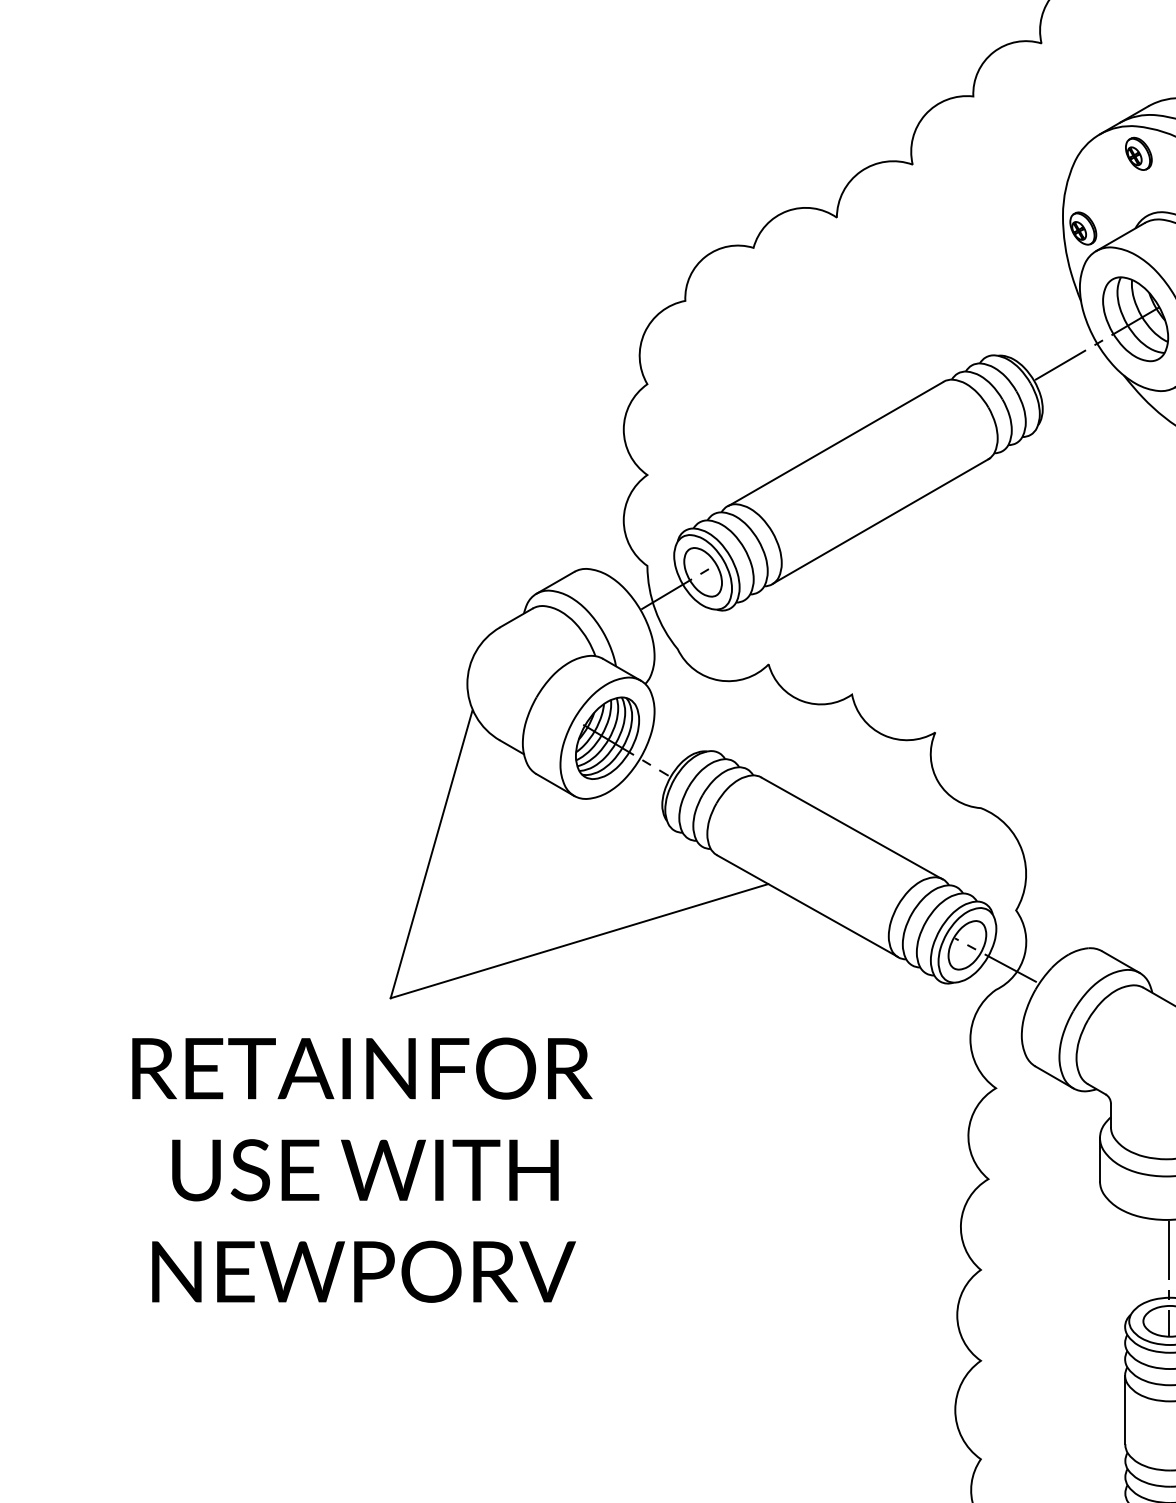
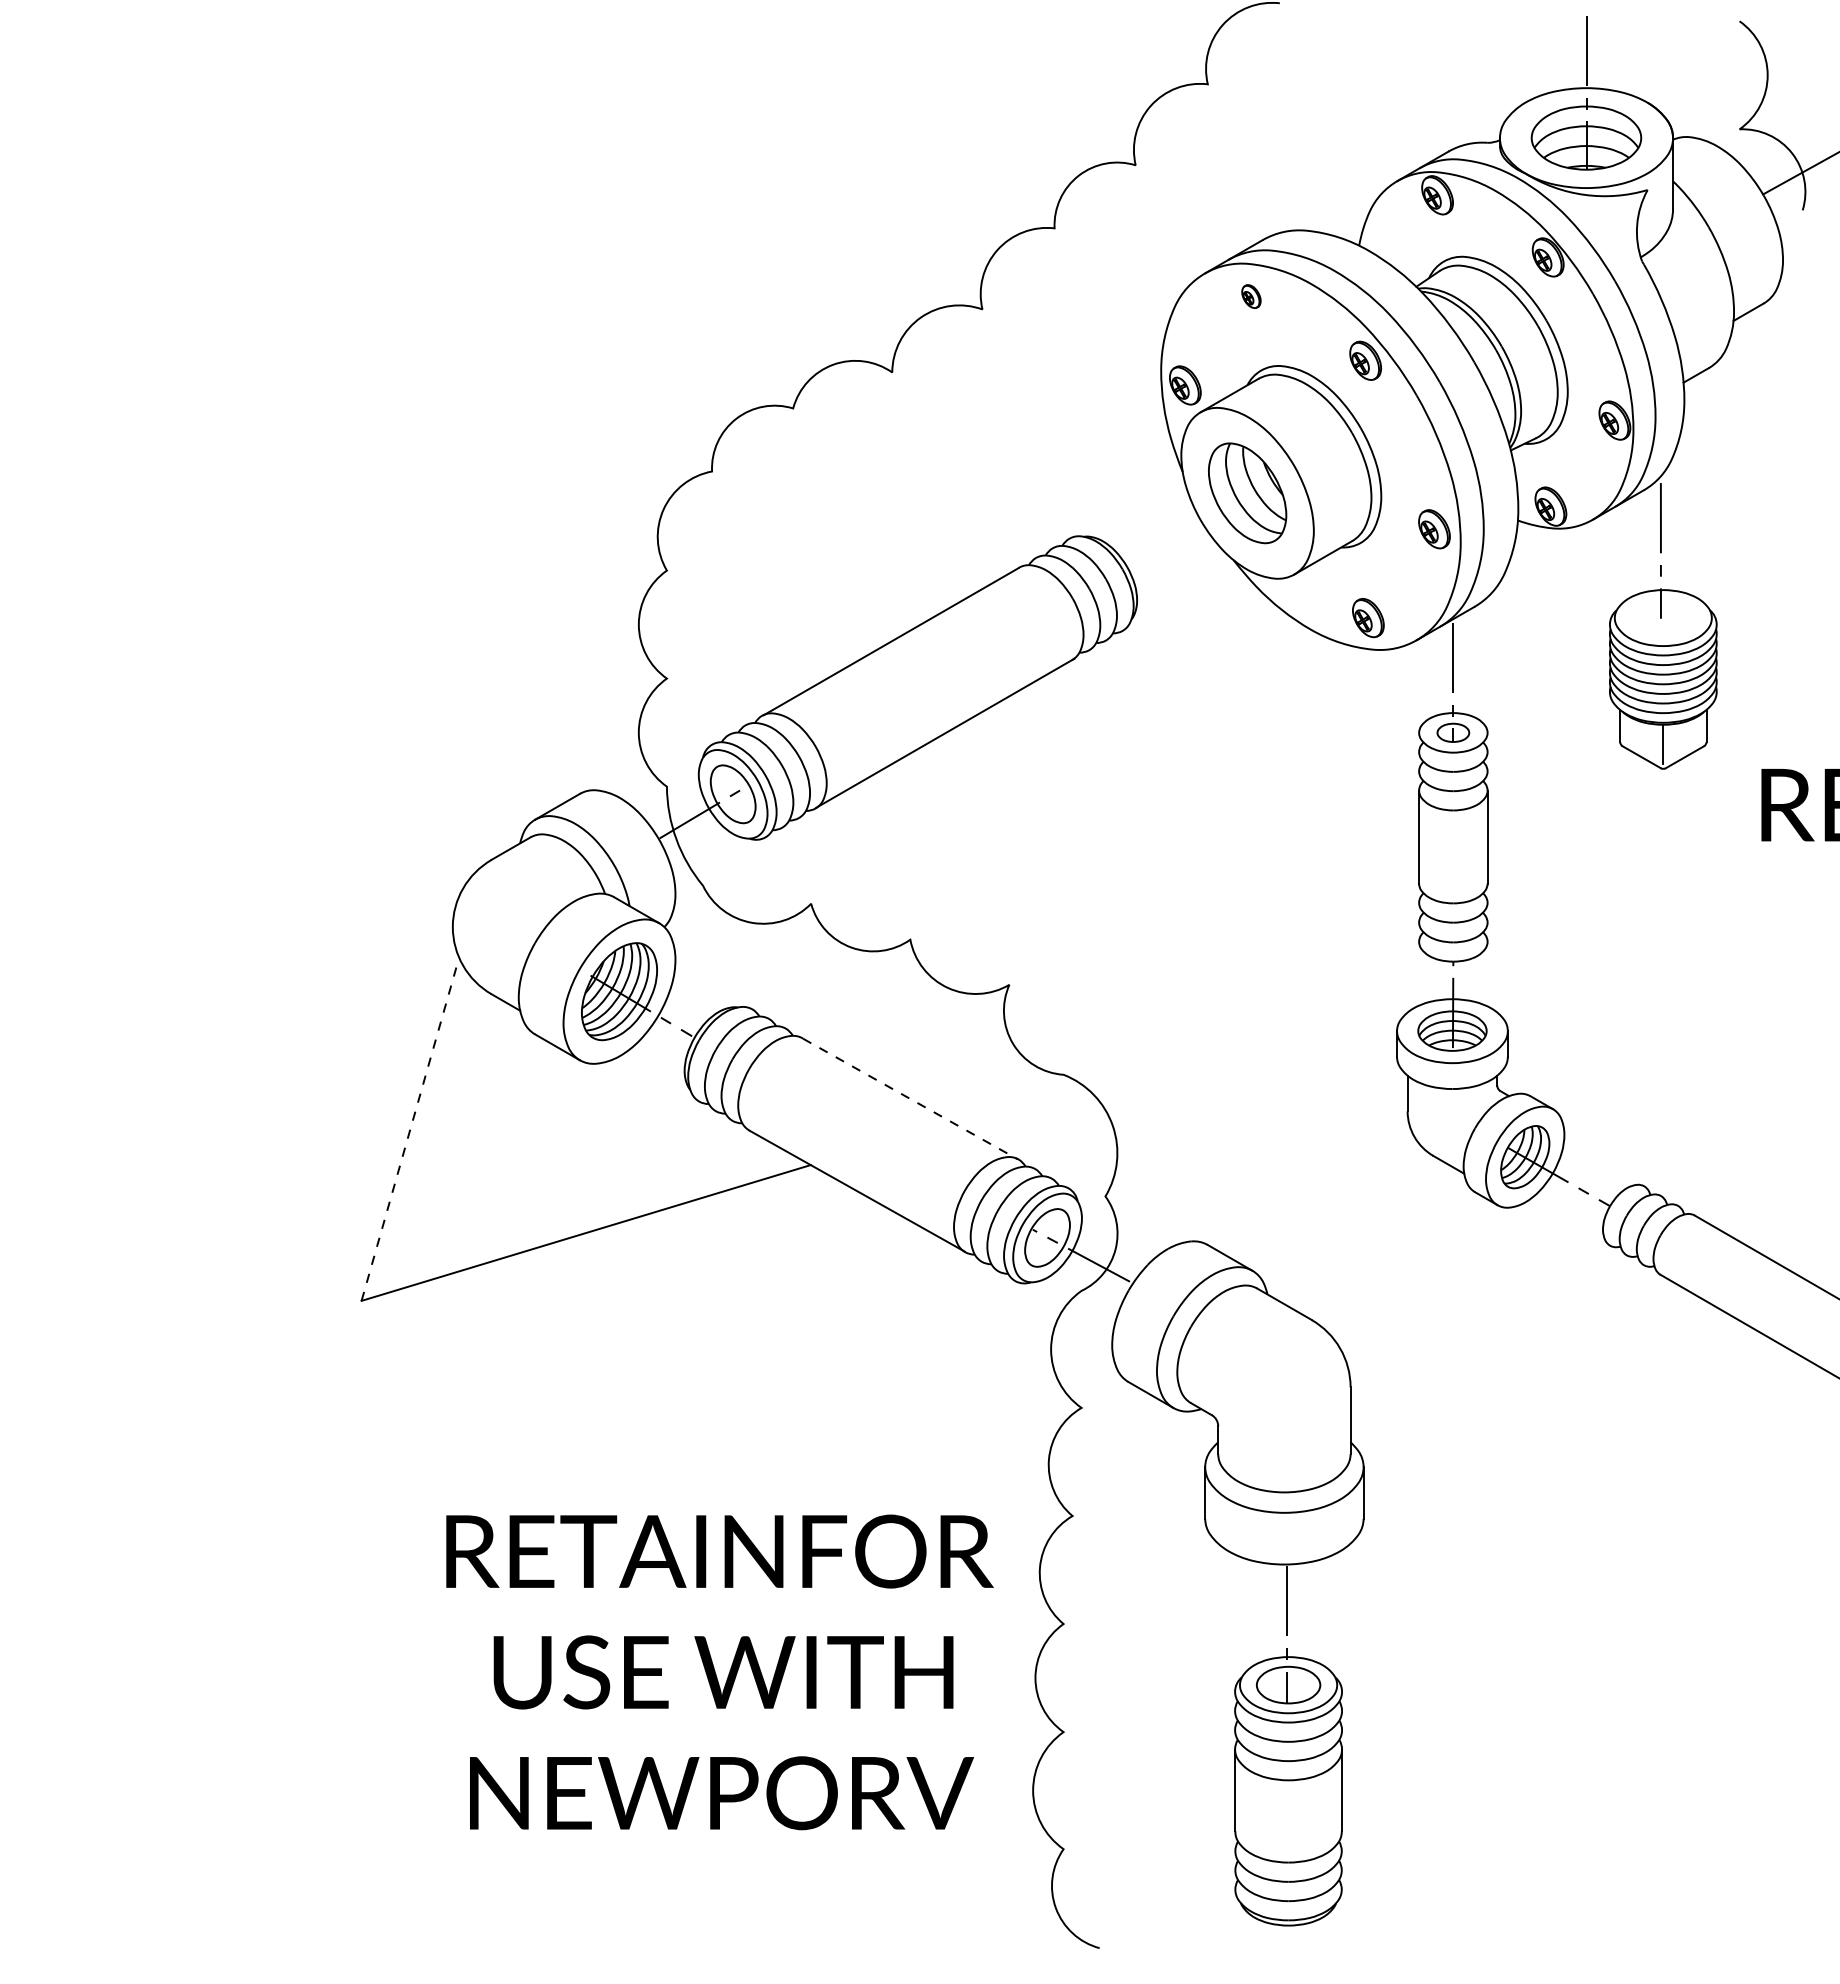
part: (1138, 153) -> (1251, 296), size x0.6
line: (1096, 343) -> (1201, 522), removed
line: (852, 828) -> (910, 1099), solid -> dashed
line: (431, 855) -> (410, 1130), solid -> dashed
text: (362, 1170) -> (719, 1672), moved

